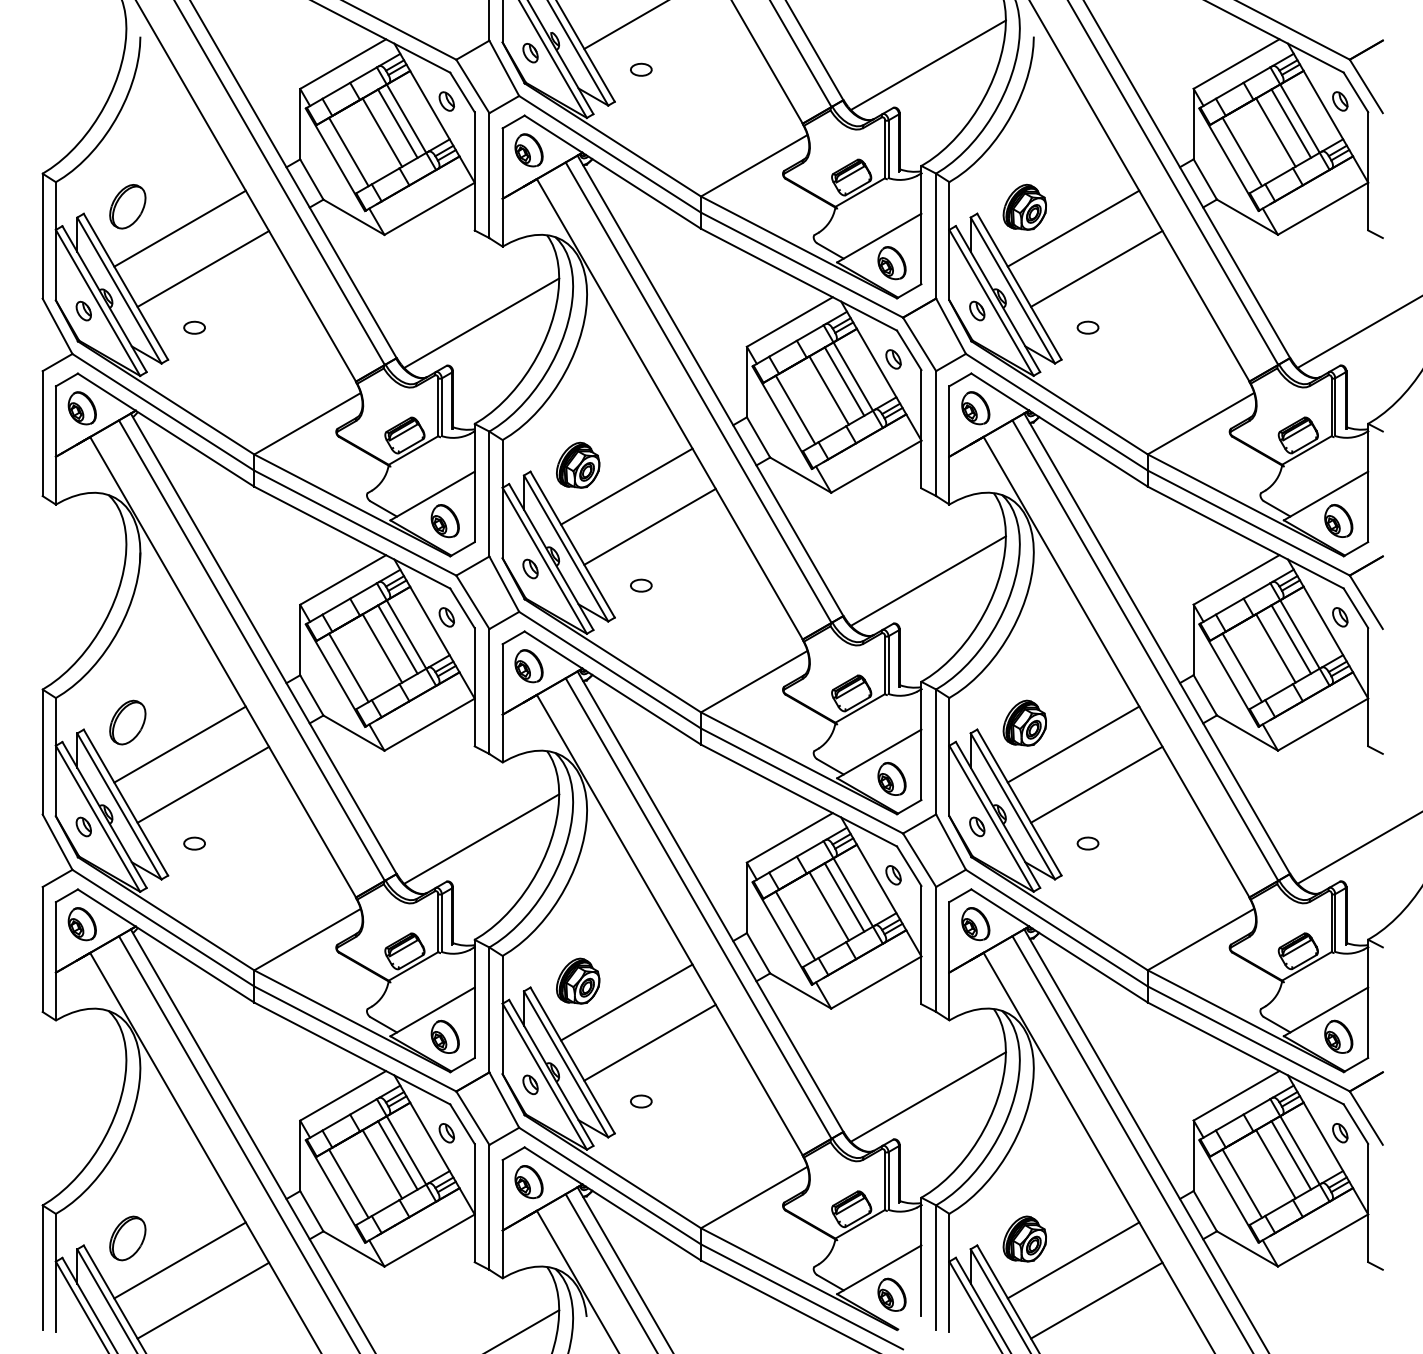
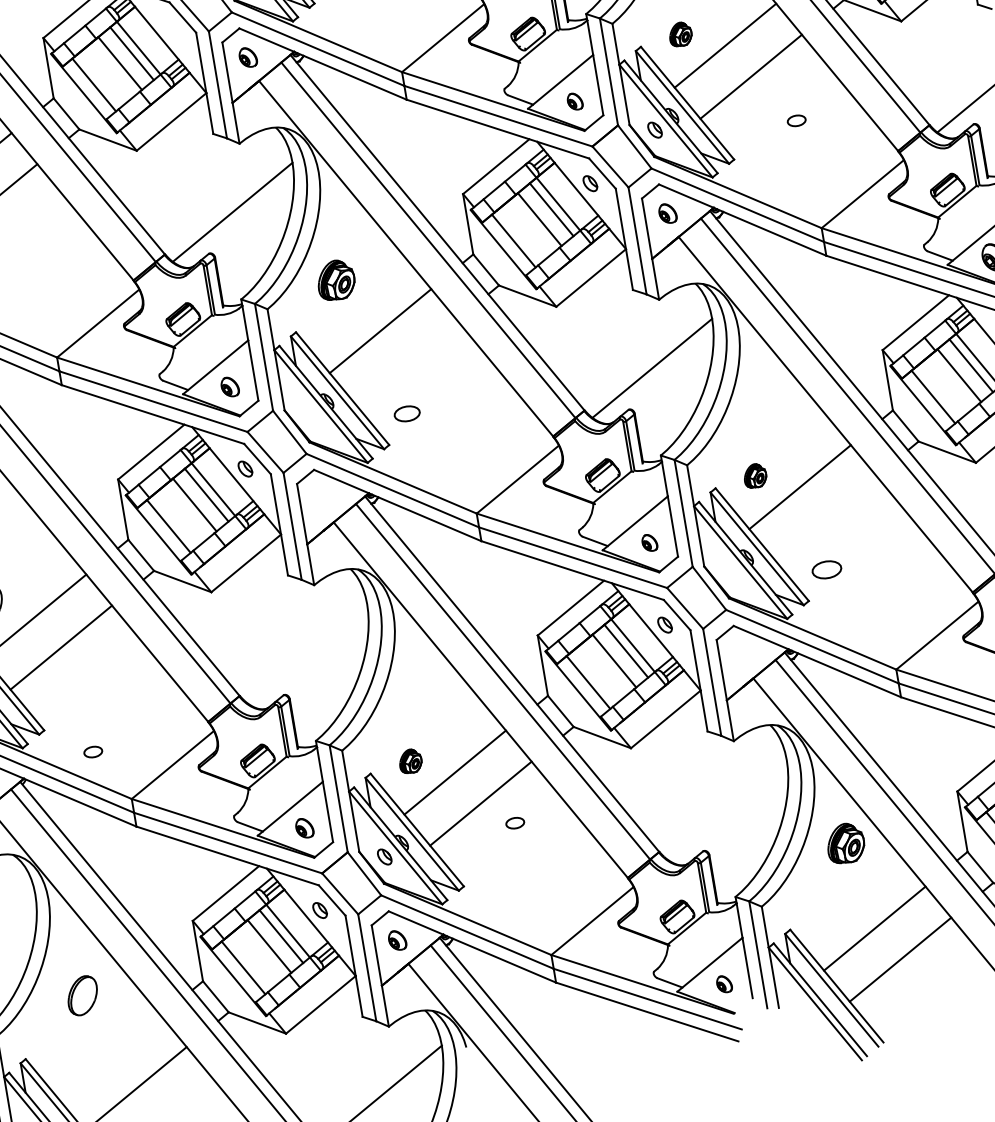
part: (446, 101) -> (170, 27), removed
part: (528, 150) -> (247, 57), size x0.7
part: (1024, 206) -> (680, 33), size x0.6
part: (891, 263) -> (574, 101), size x0.6
part: (1087, 327) -> (796, 120), moved
part: (975, 408) -> (667, 213), size x0.7
part: (578, 464) -> (336, 279), moved
part: (444, 521) -> (229, 387), size x0.7
line: (649, 526) -> (405, 361), removed
part: (530, 568) -> (309, 415), removed
part: (641, 585) -> (407, 413), size x1.4
part: (528, 666) -> (322, 499), removed
part: (1024, 722) -> (754, 475), size x0.6
part: (891, 778) -> (649, 542), size x0.6
line: (1096, 784) -> (825, 518), removed
part: (977, 826) -> (729, 571), removed
line: (481, 838) -> (307, 653), removed
part: (194, 843) -> (93, 751), moved
part: (1087, 843) -> (826, 569), size x1.6
part: (975, 924) -> (742, 655), removed
part: (578, 980) -> (410, 760), size x0.6
part: (444, 1036) -> (304, 828), size x0.7
line: (927, 1096) -> (726, 809), removed
part: (641, 1101) -> (515, 823), moved
part: (528, 1182) -> (397, 940), size x0.7
part: (127, 1238) -> (82, 995), moved
part: (1024, 1238) -> (845, 843), moved
line: (179, 1260) -> (109, 1058), removed
part: (891, 1294) -> (723, 984), size x0.6

